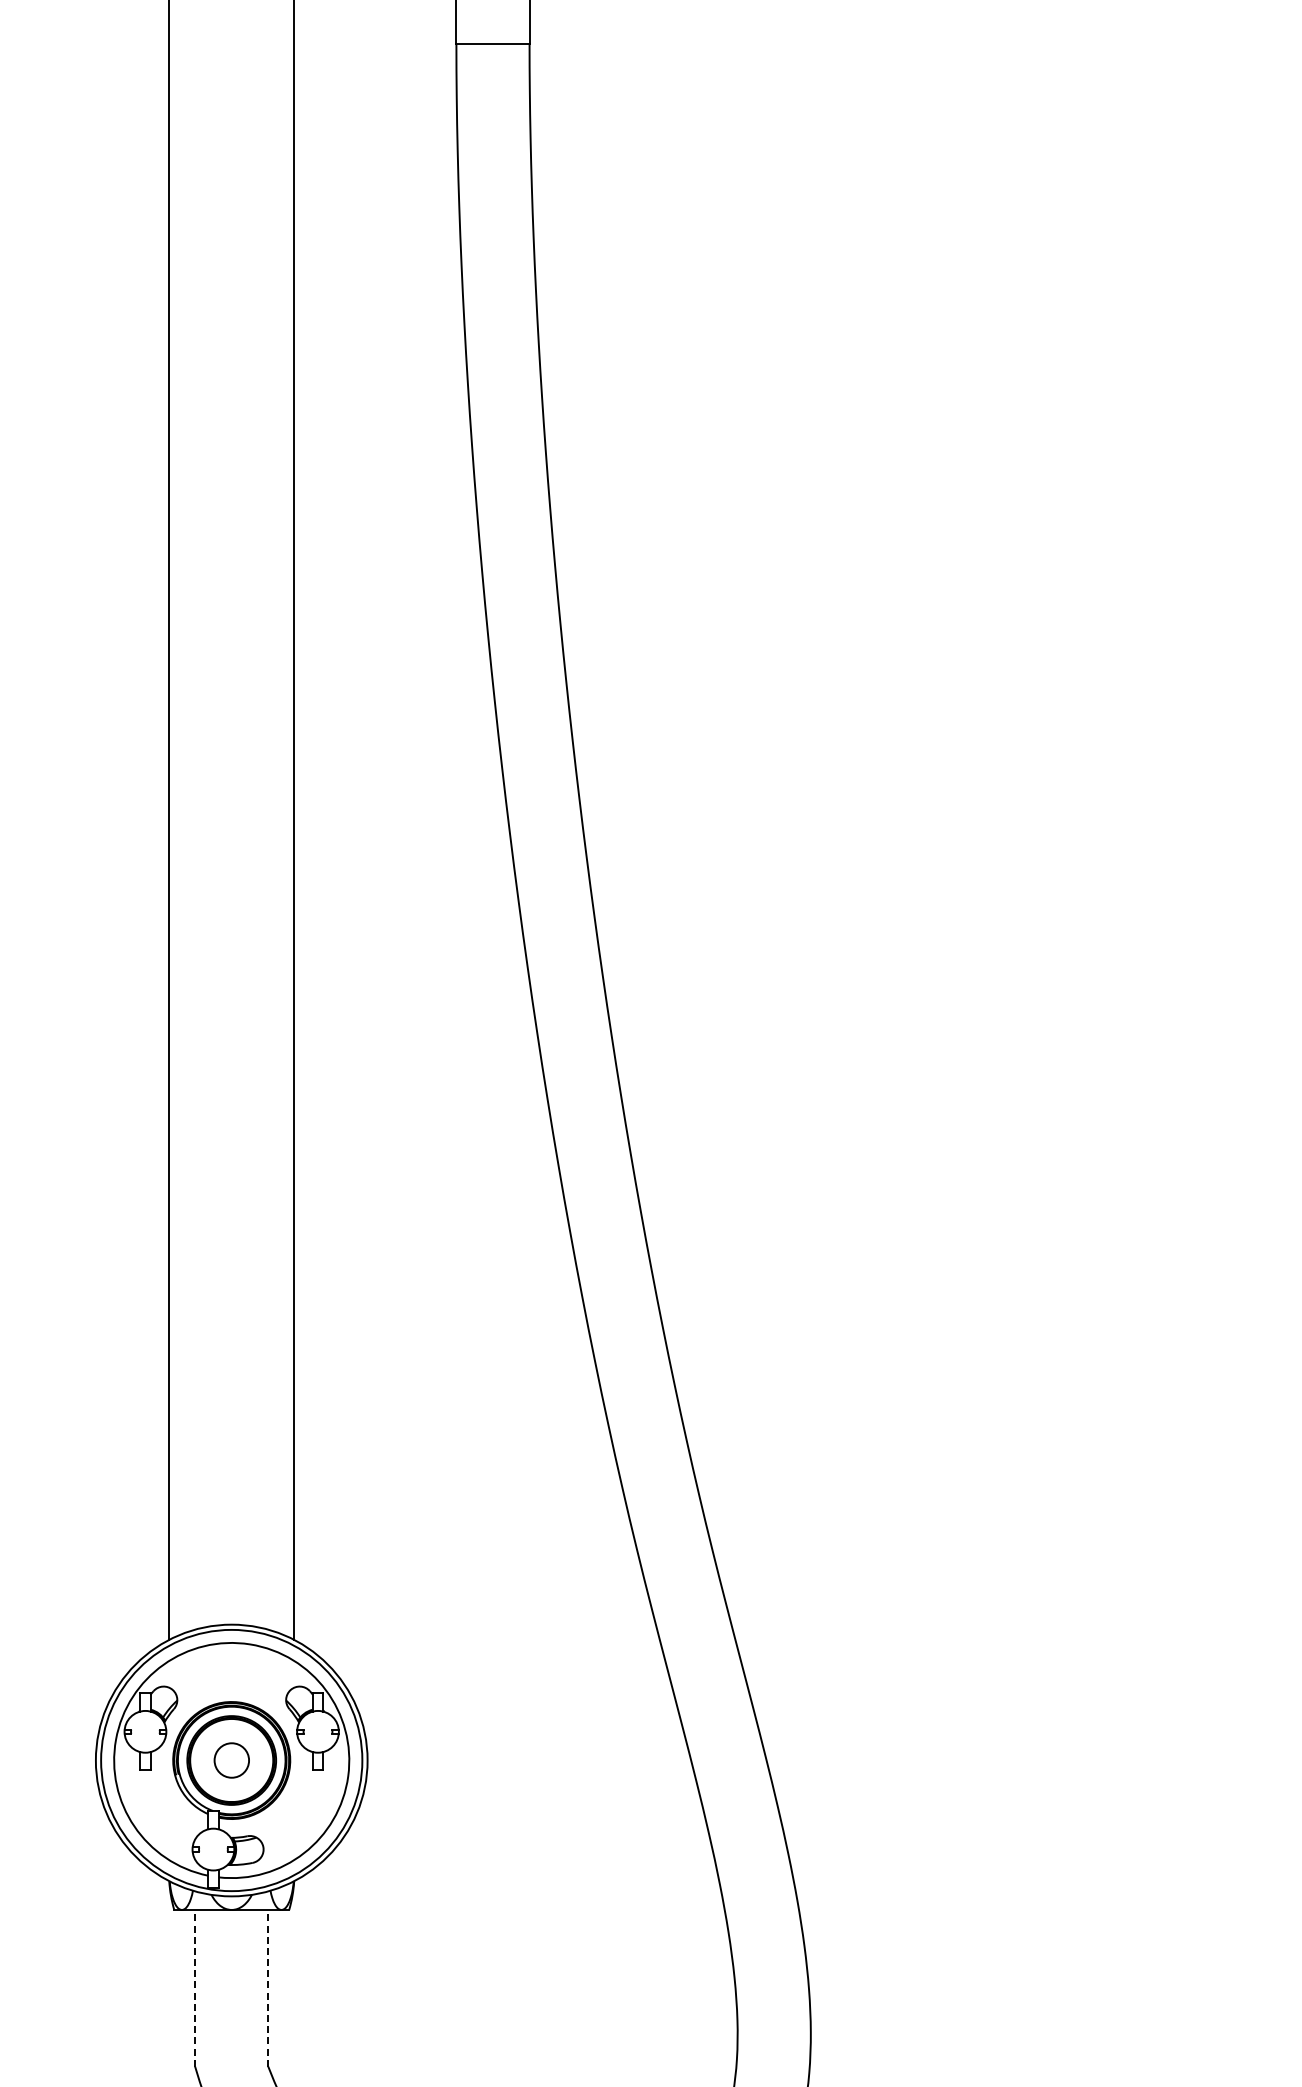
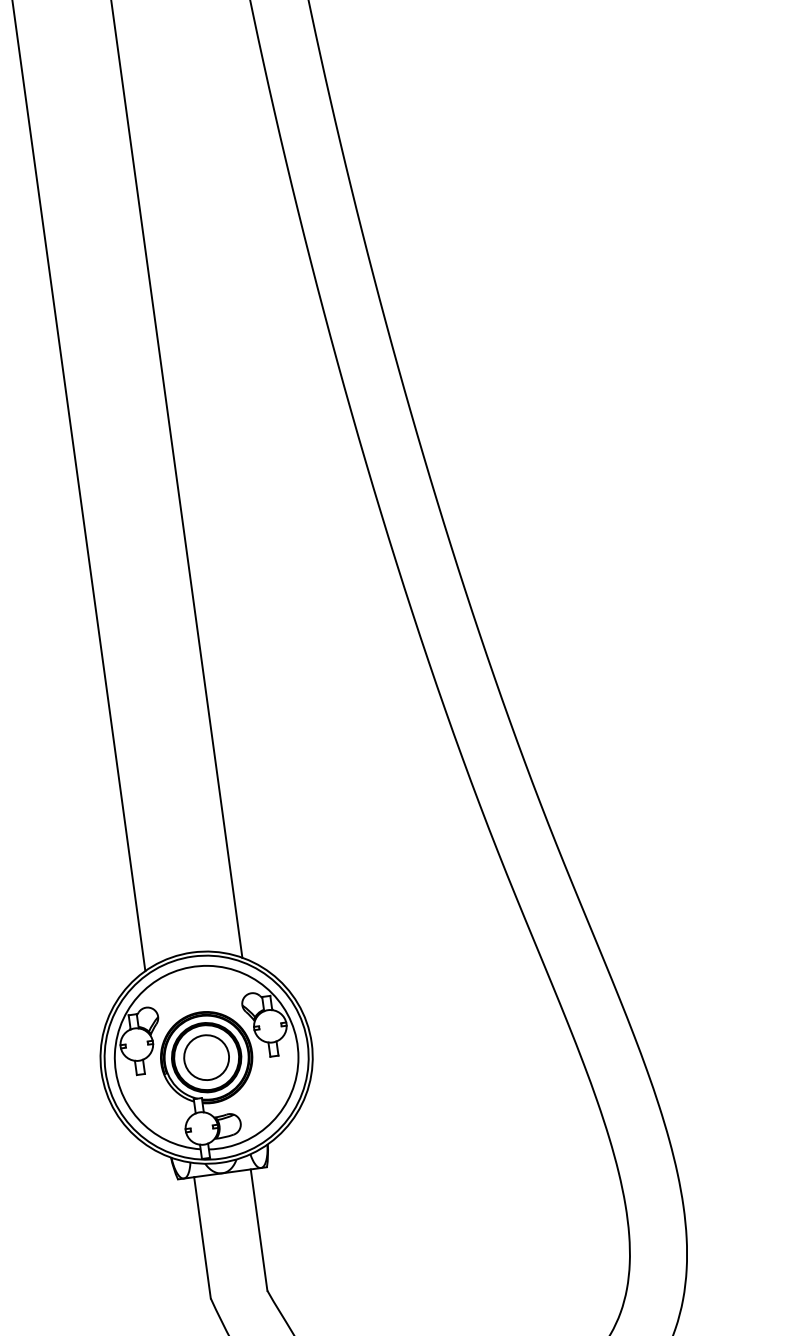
circle: (231, 1760) -> (206, 1057), size x1.67
line: (195, 1987) -> (202, 1237), dashed -> solid
line: (268, 1987) -> (259, 1229), dashed -> solid

